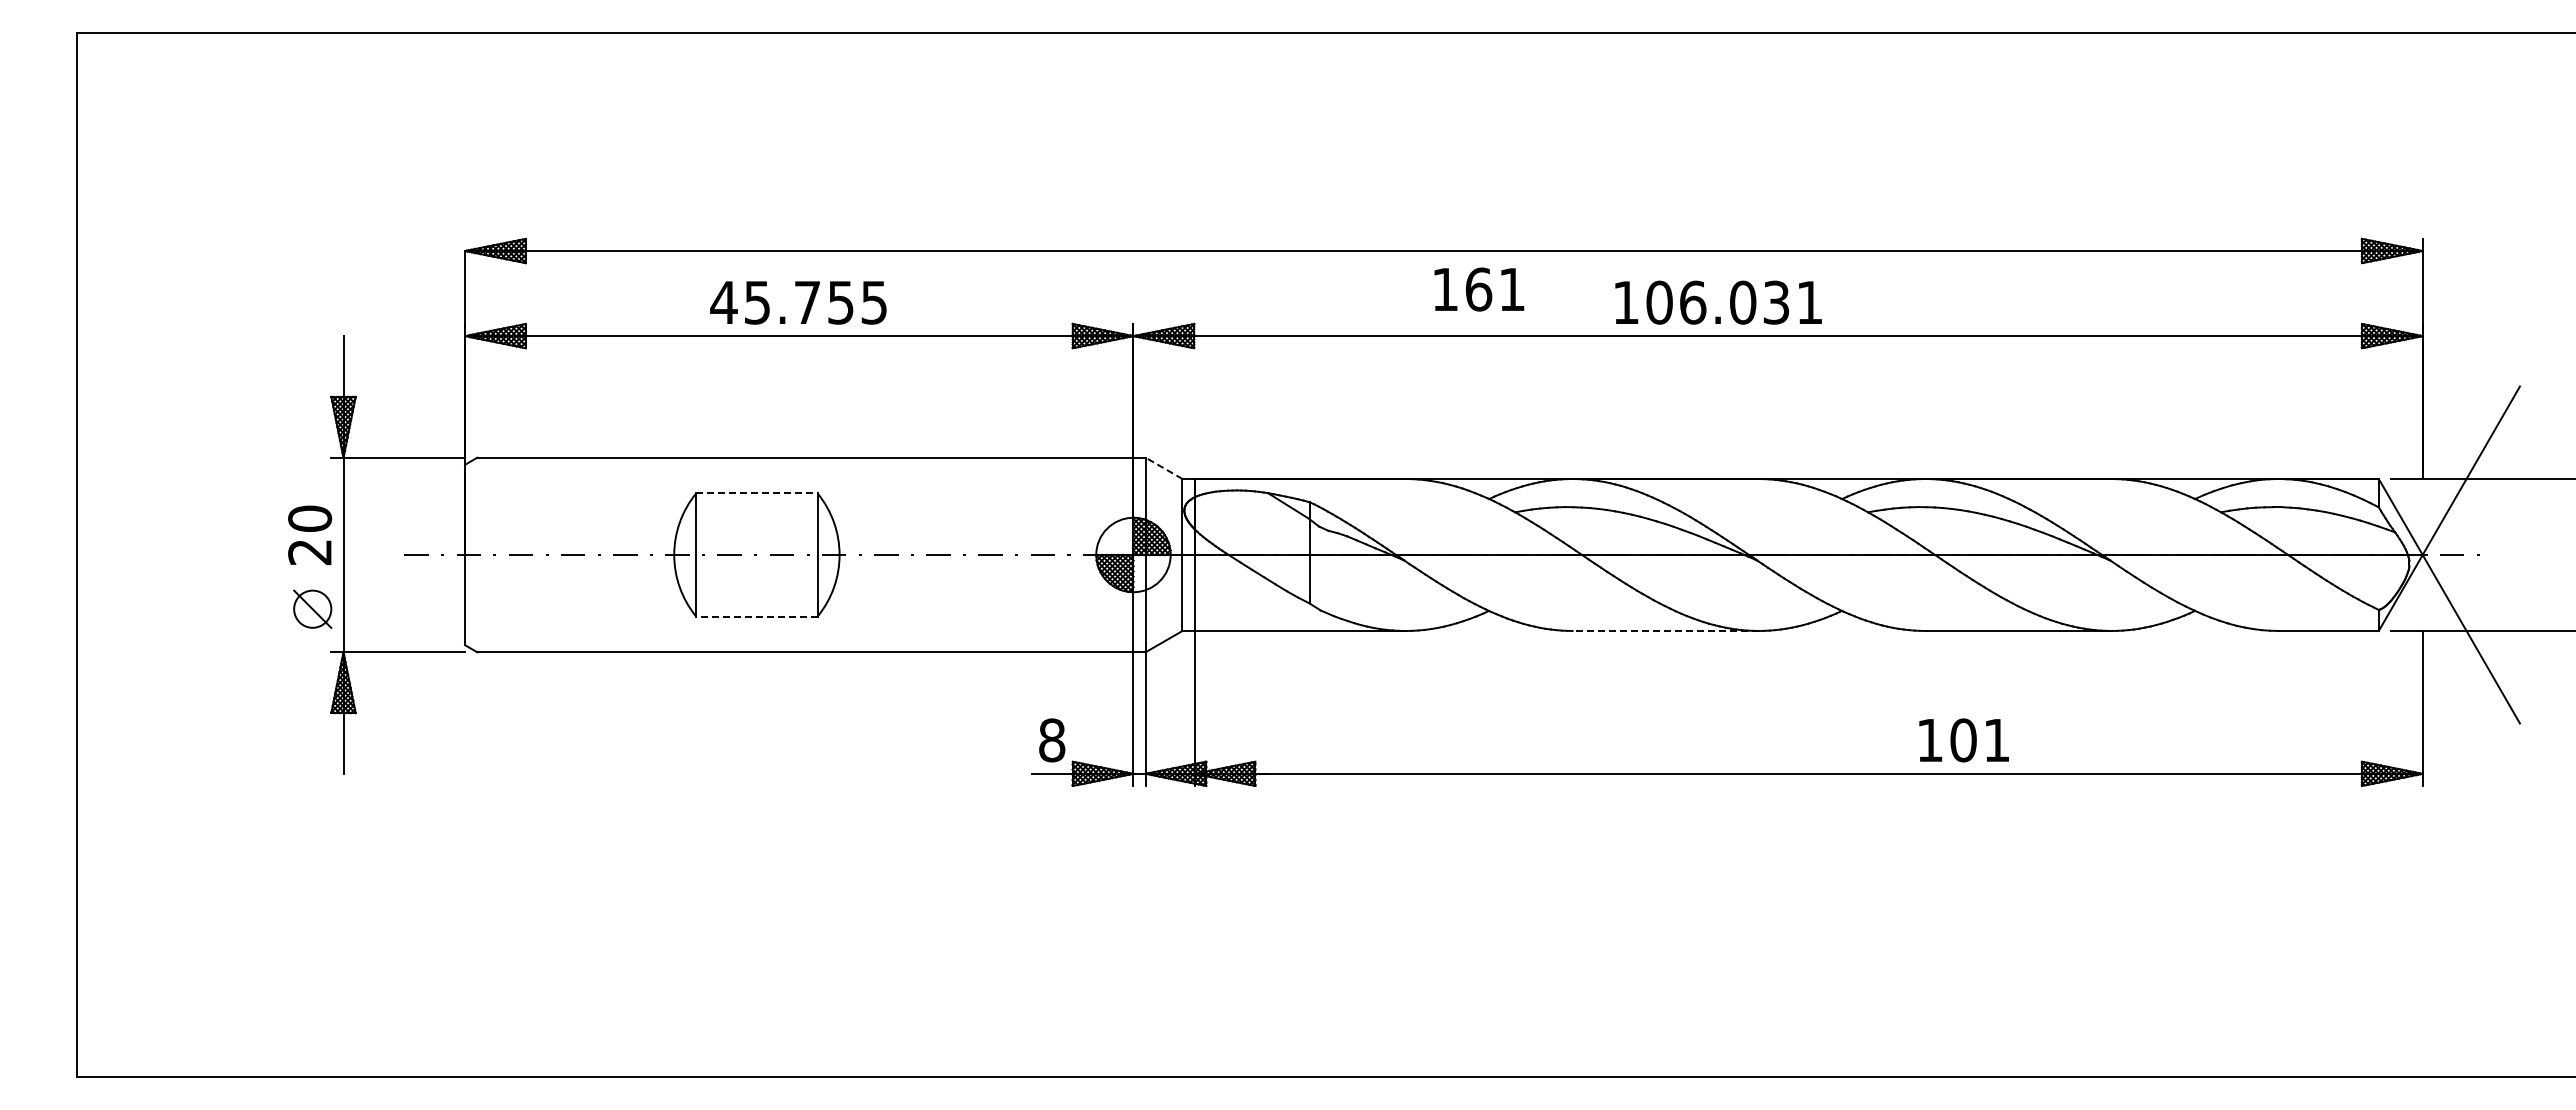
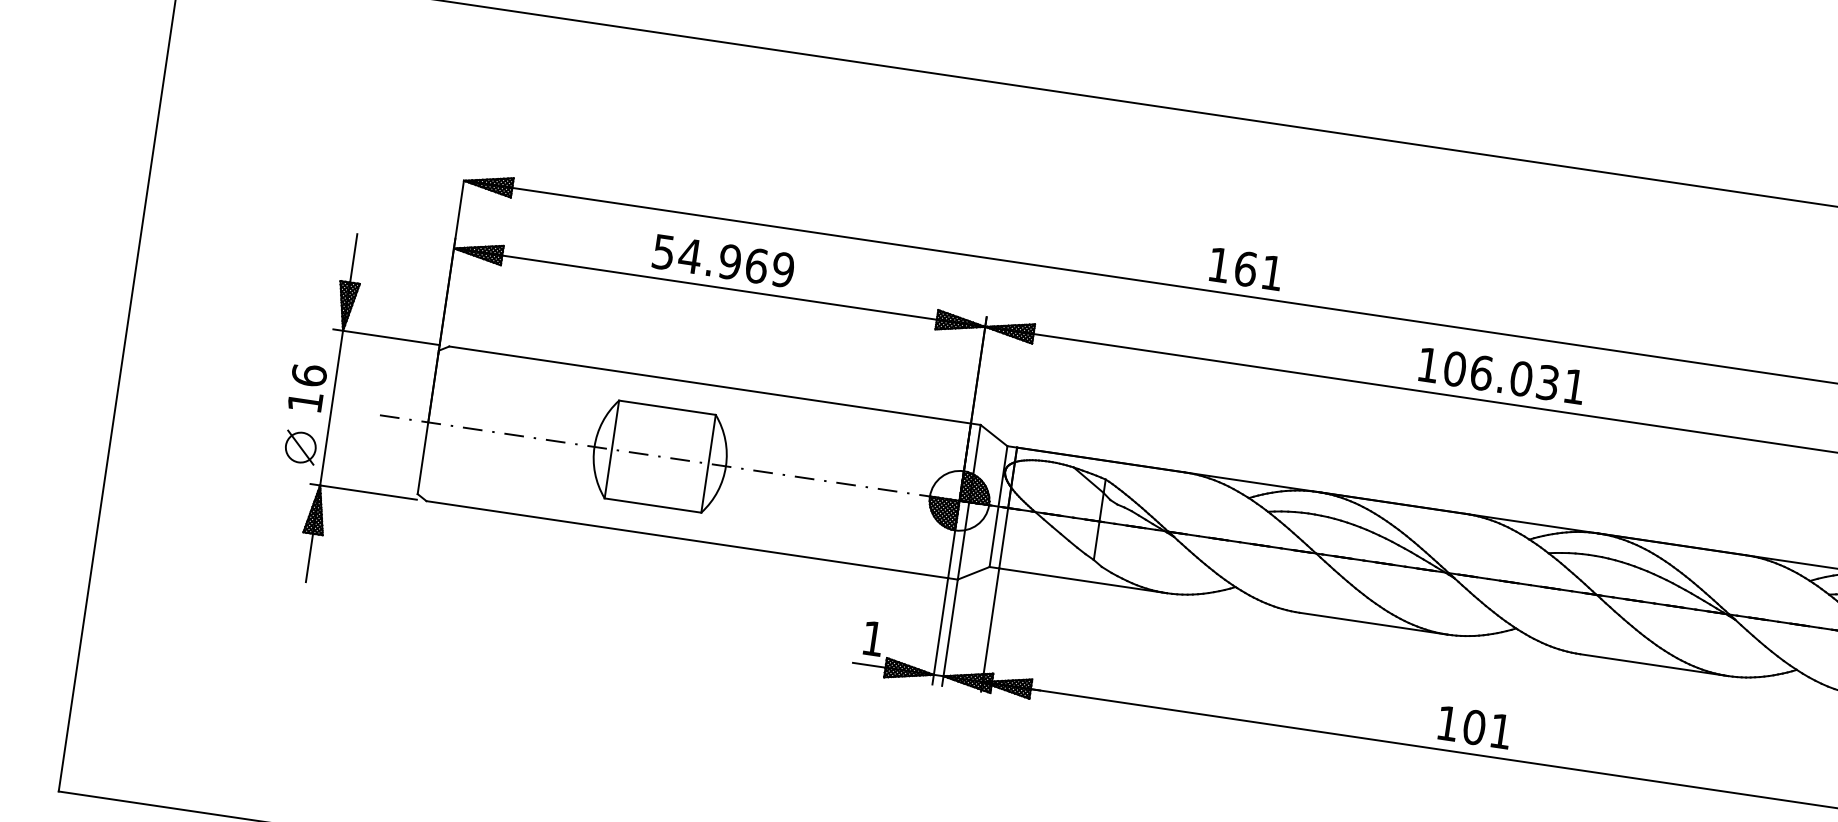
text: (1479, 289) -> (1246, 269), moved
text: (798, 302) -> (722, 260), 45.755 -> 54.969
text: (1718, 302) -> (1501, 375), moved
line: (1163, 468) -> (993, 435), dashed -> solid
line: (756, 493) -> (667, 407), dashed -> solid
text: (309, 535) -> (306, 388), 20 -> 16
line: (756, 616) -> (652, 505), dashed -> solid
line: (1665, 630) -> (1373, 623), dashed -> solid
text: (1052, 740) -> (873, 638), 8 -> 1
text: (1963, 740) -> (1474, 727), moved

